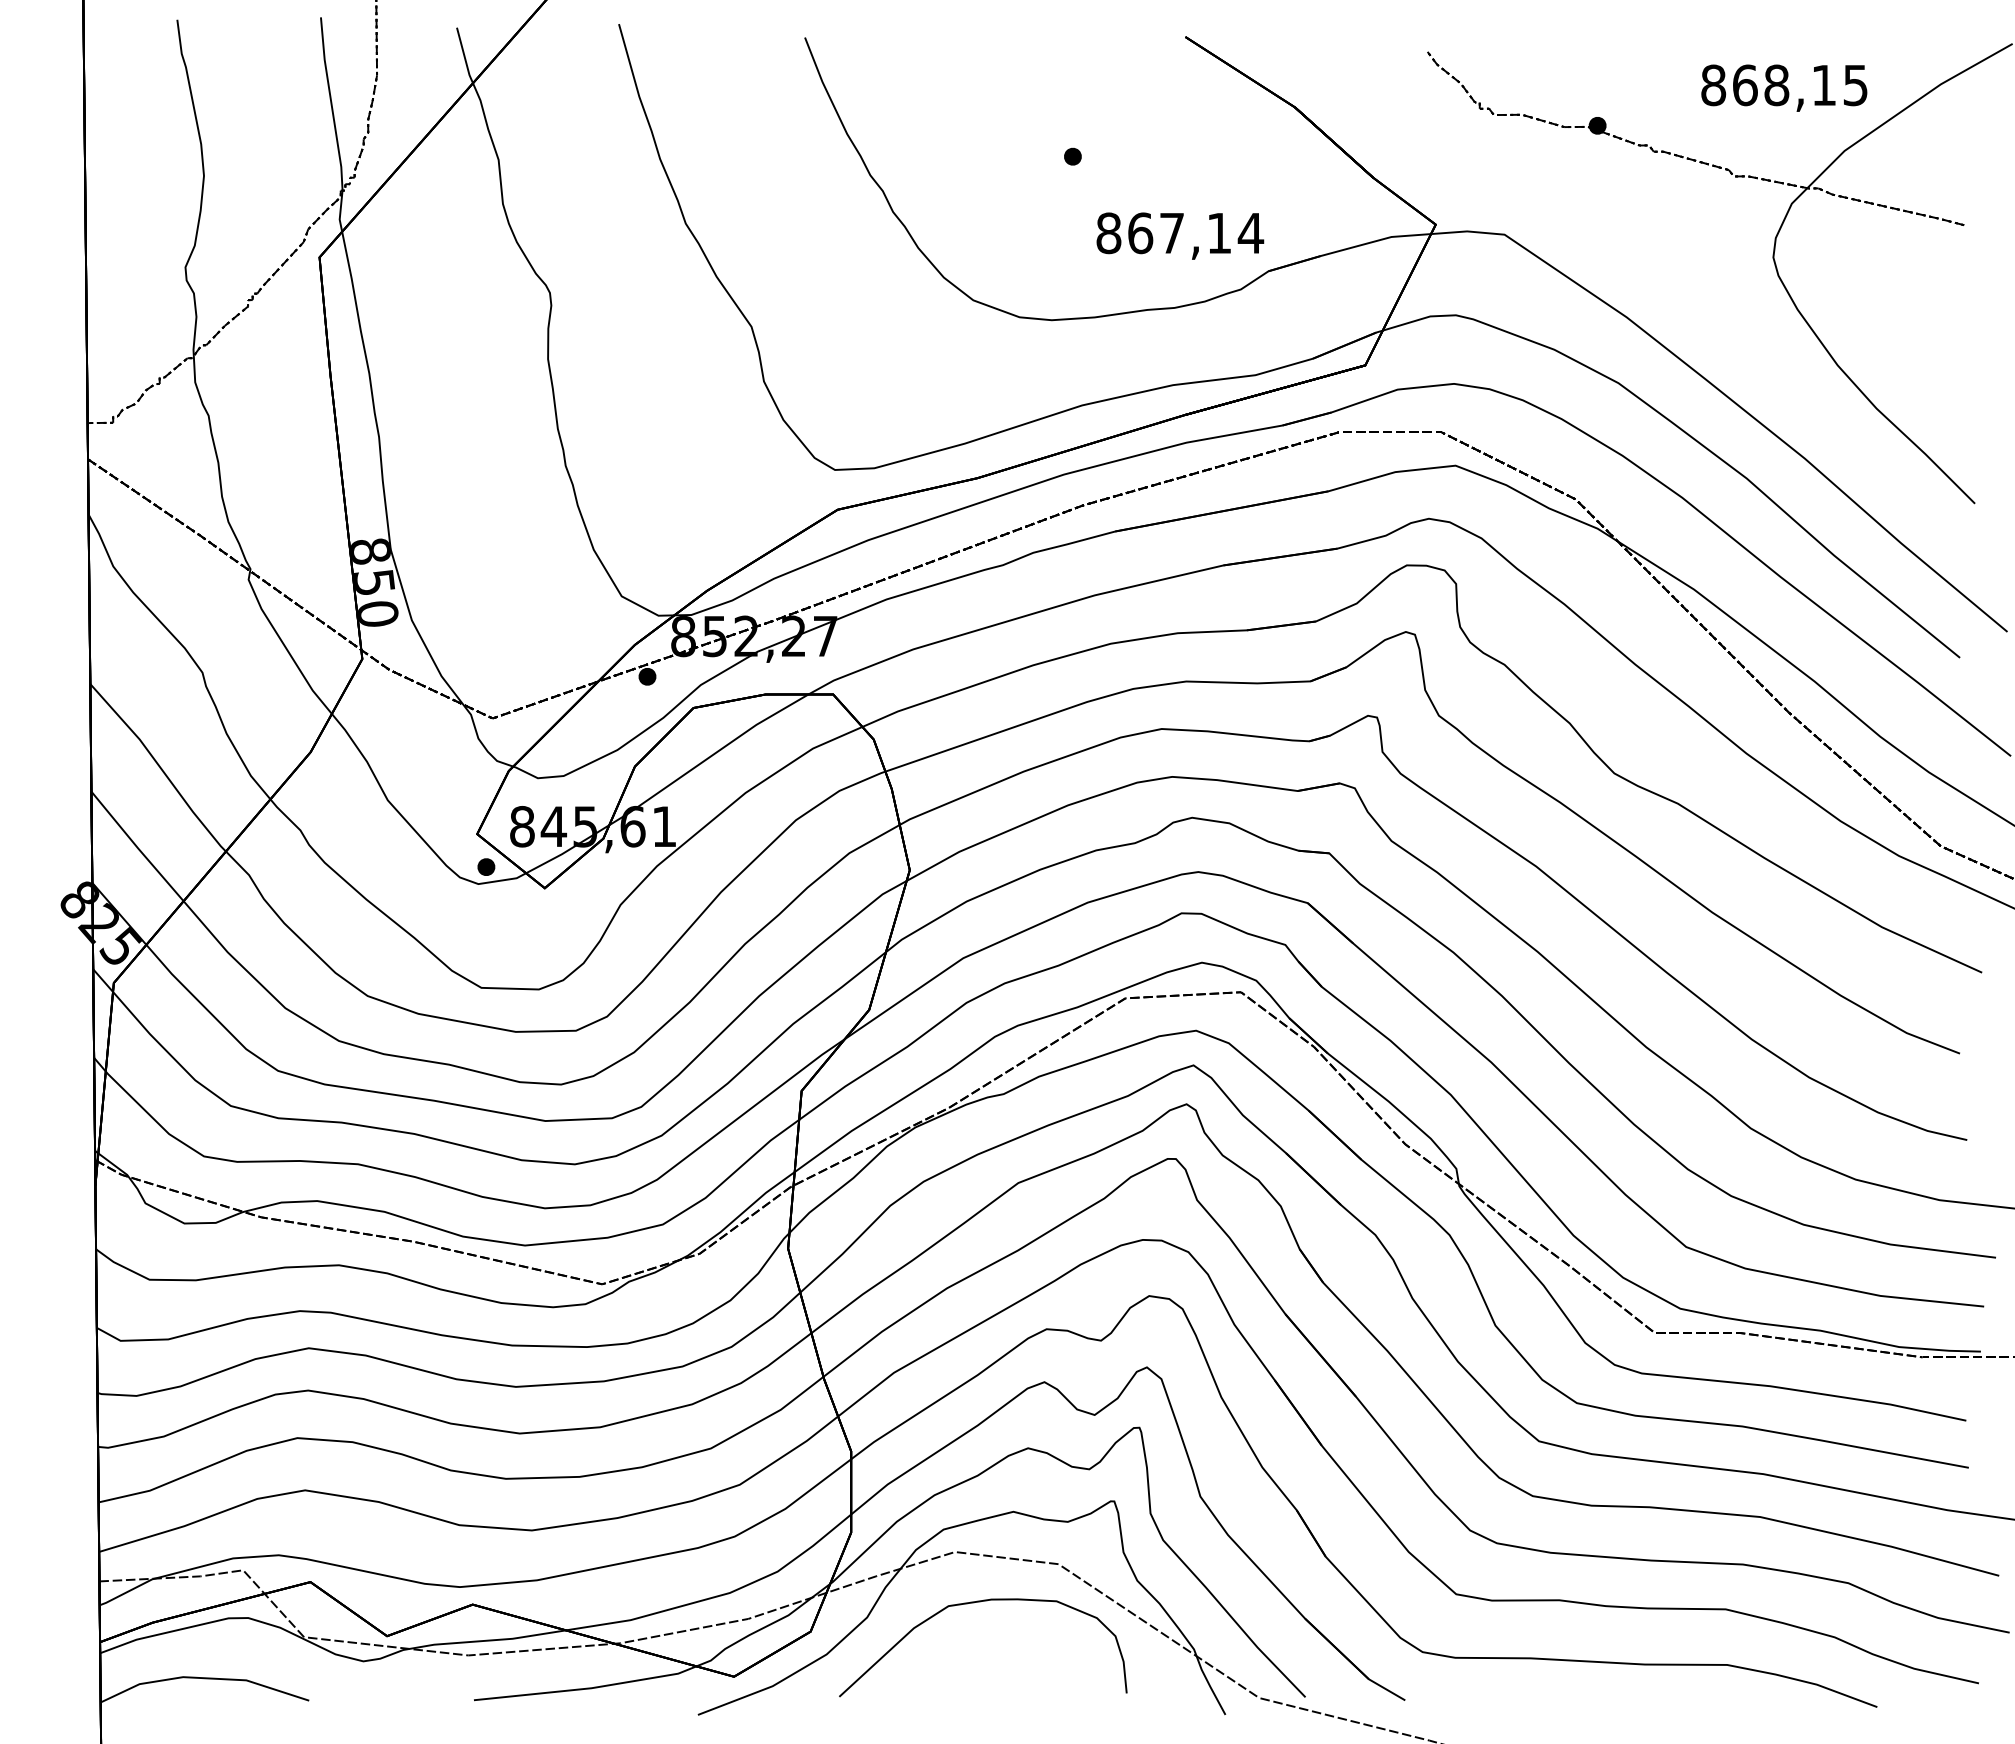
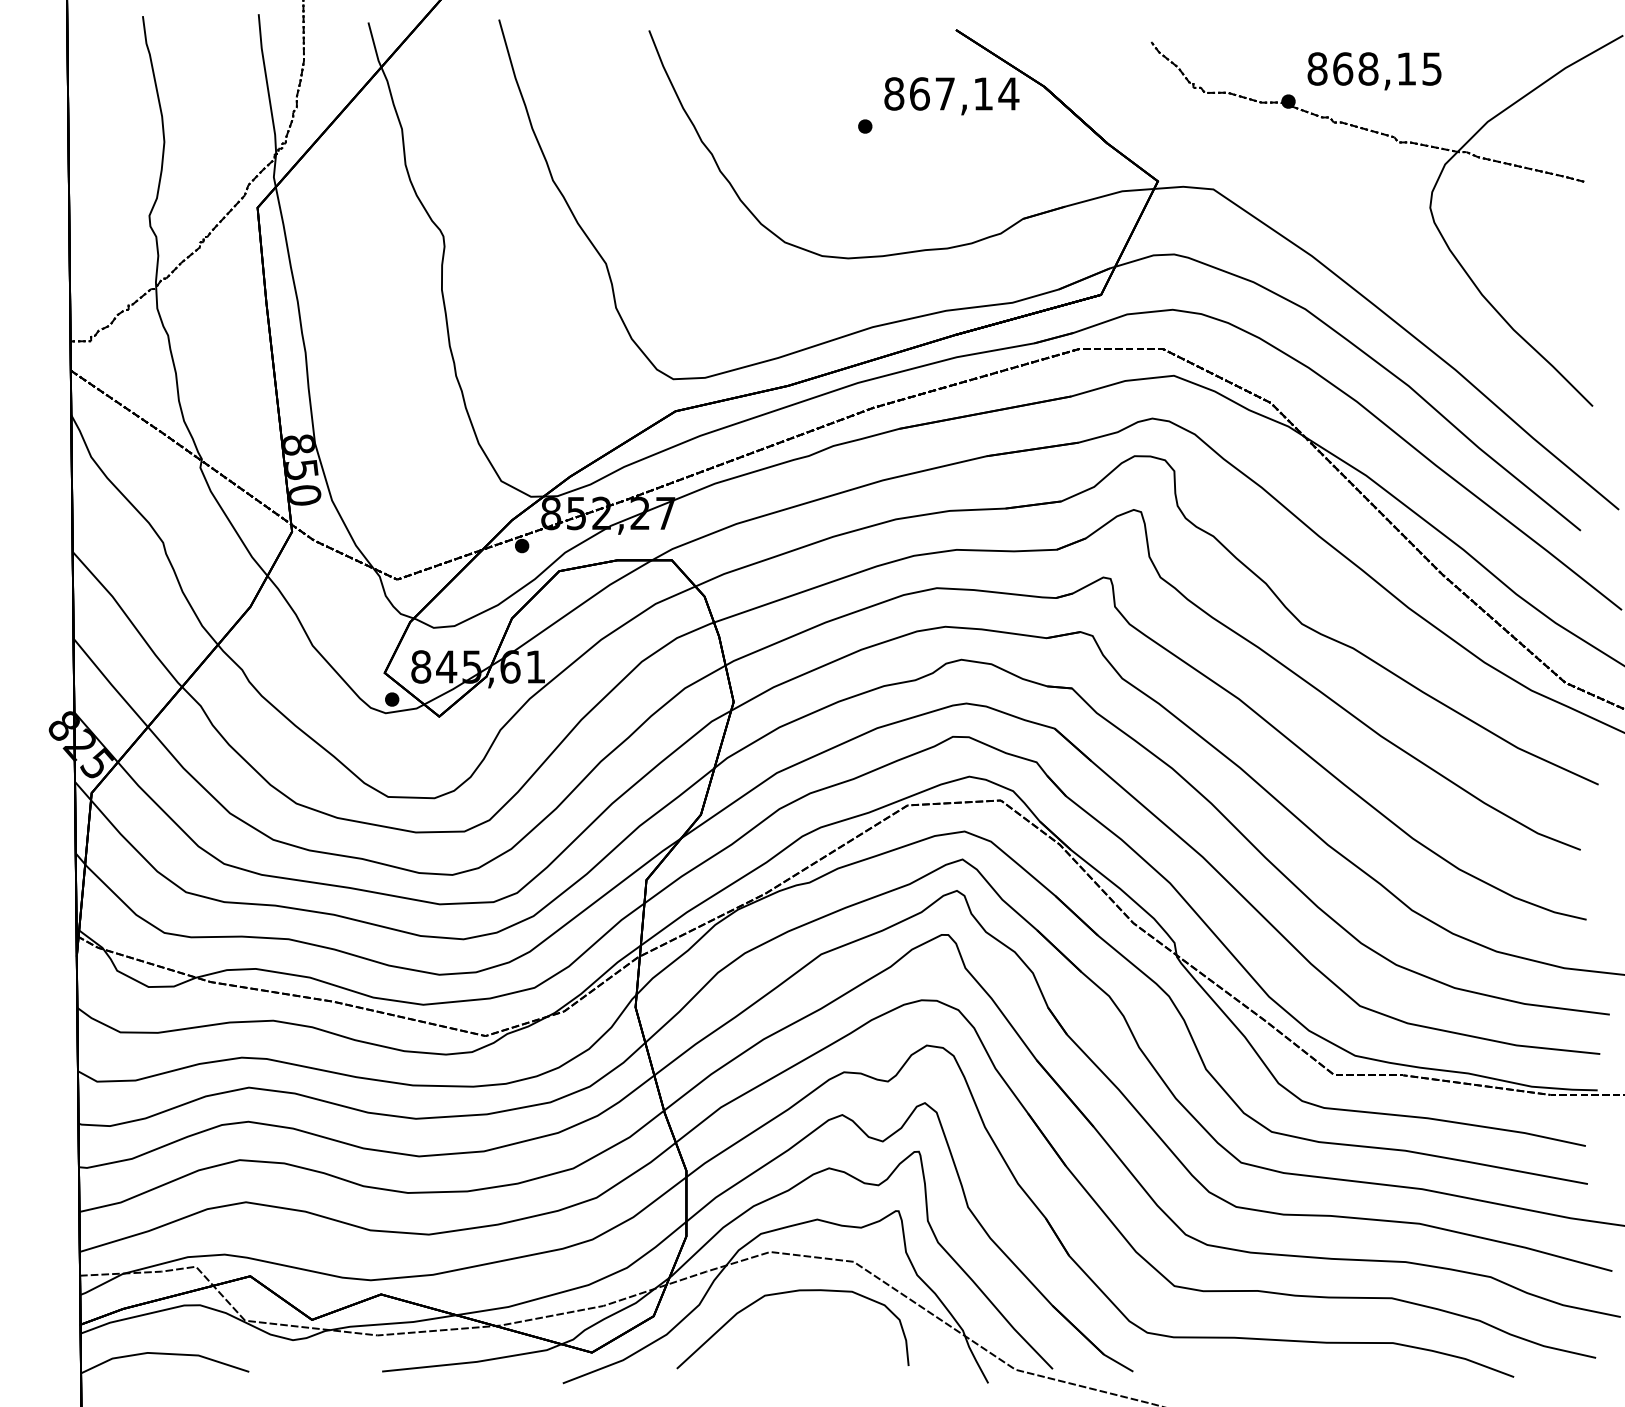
text: (1784, 87) -> (1374, 70), moved
text: (1180, 235) -> (952, 95), moved

